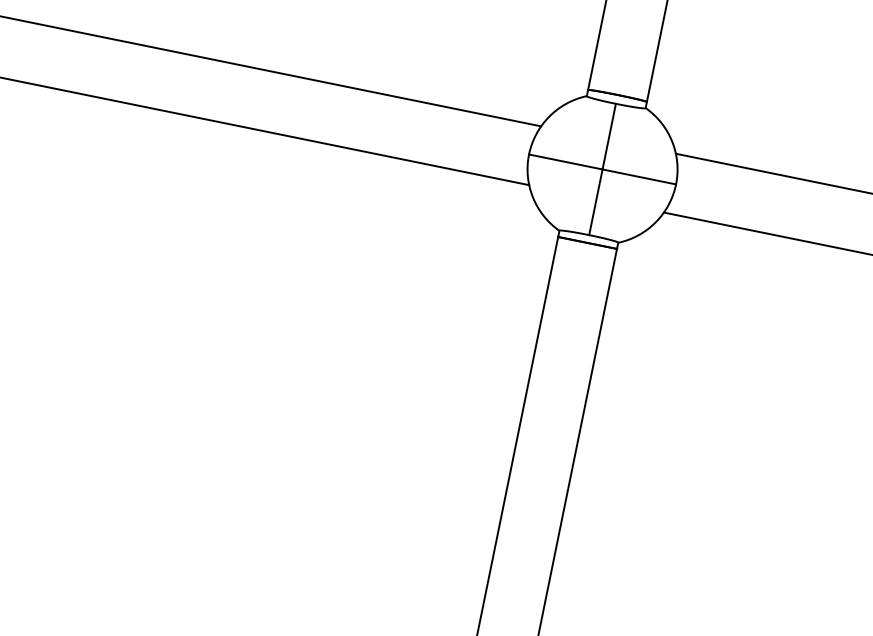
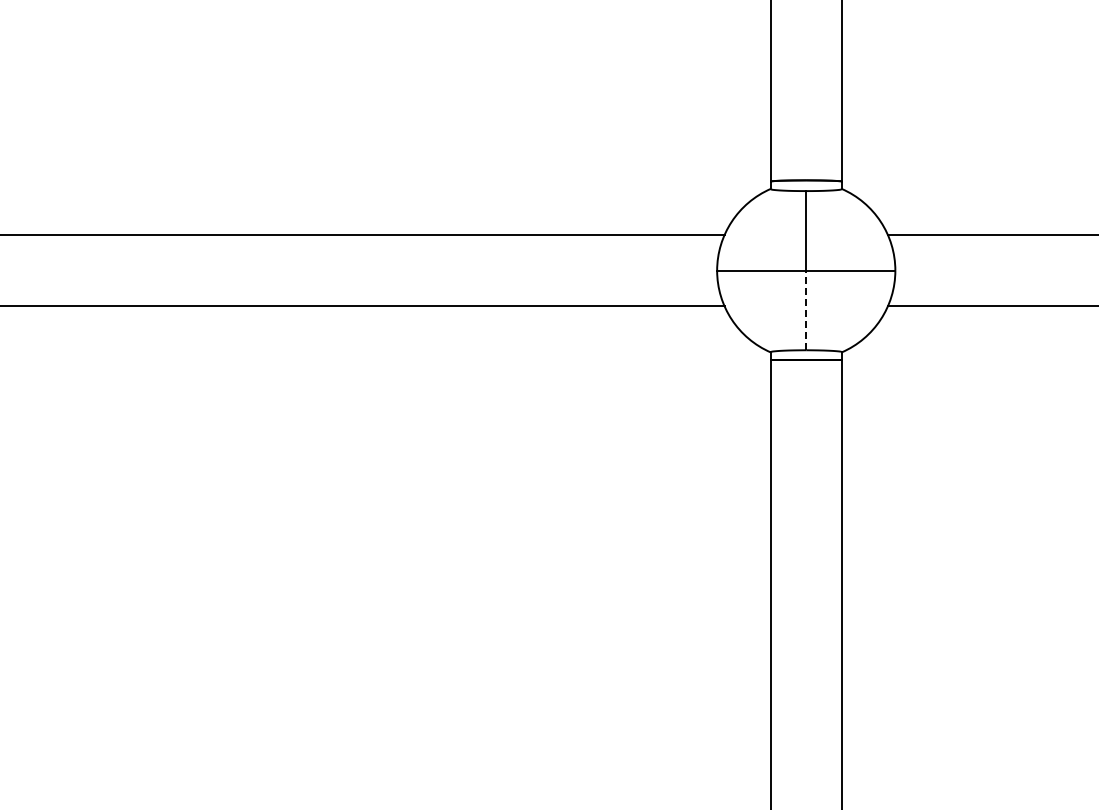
line: (596, 202) -> (806, 310), solid -> dashed

